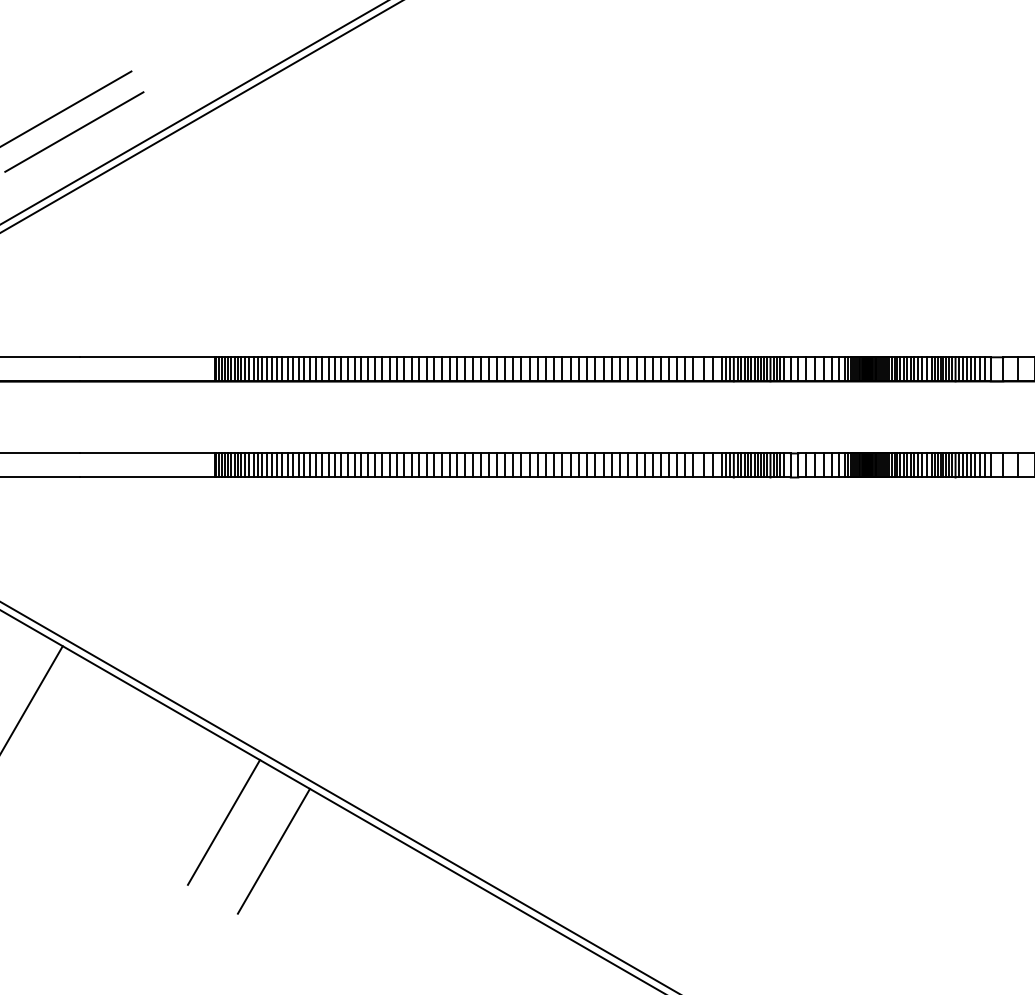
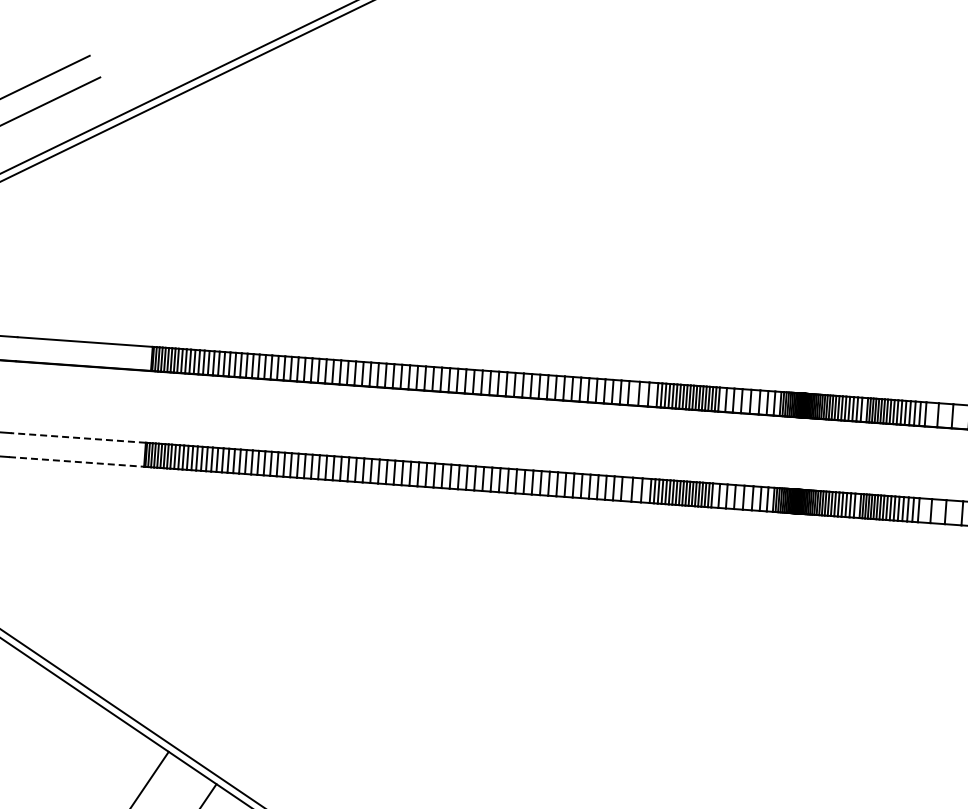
line: (147, 453) -> (78, 438), solid -> dashed
line: (147, 477) -> (76, 461), solid -> dashed

